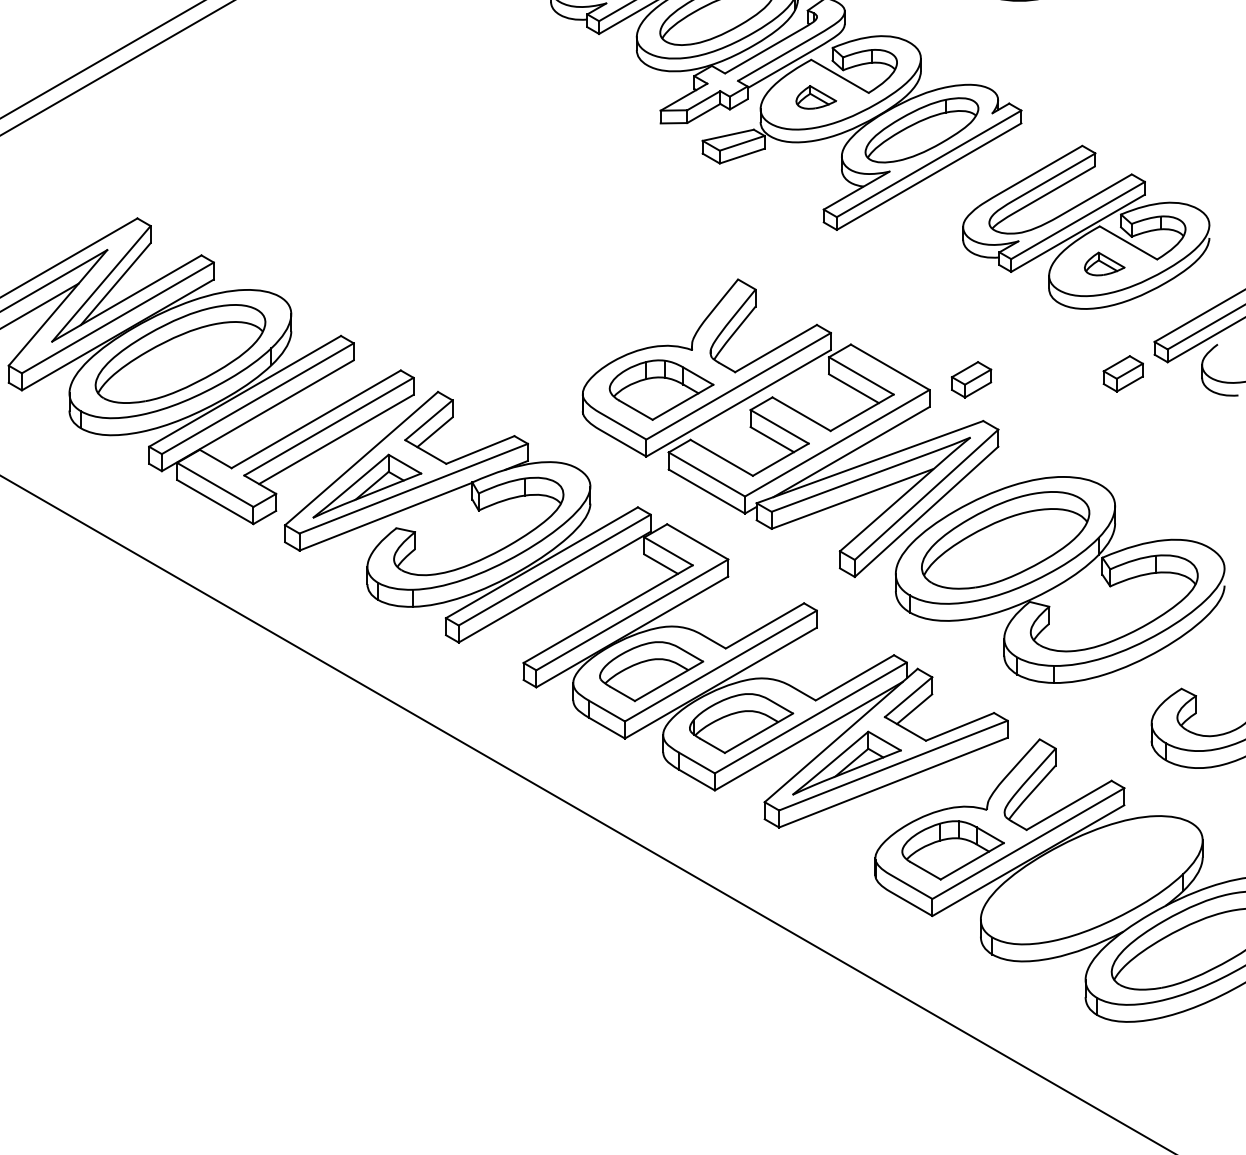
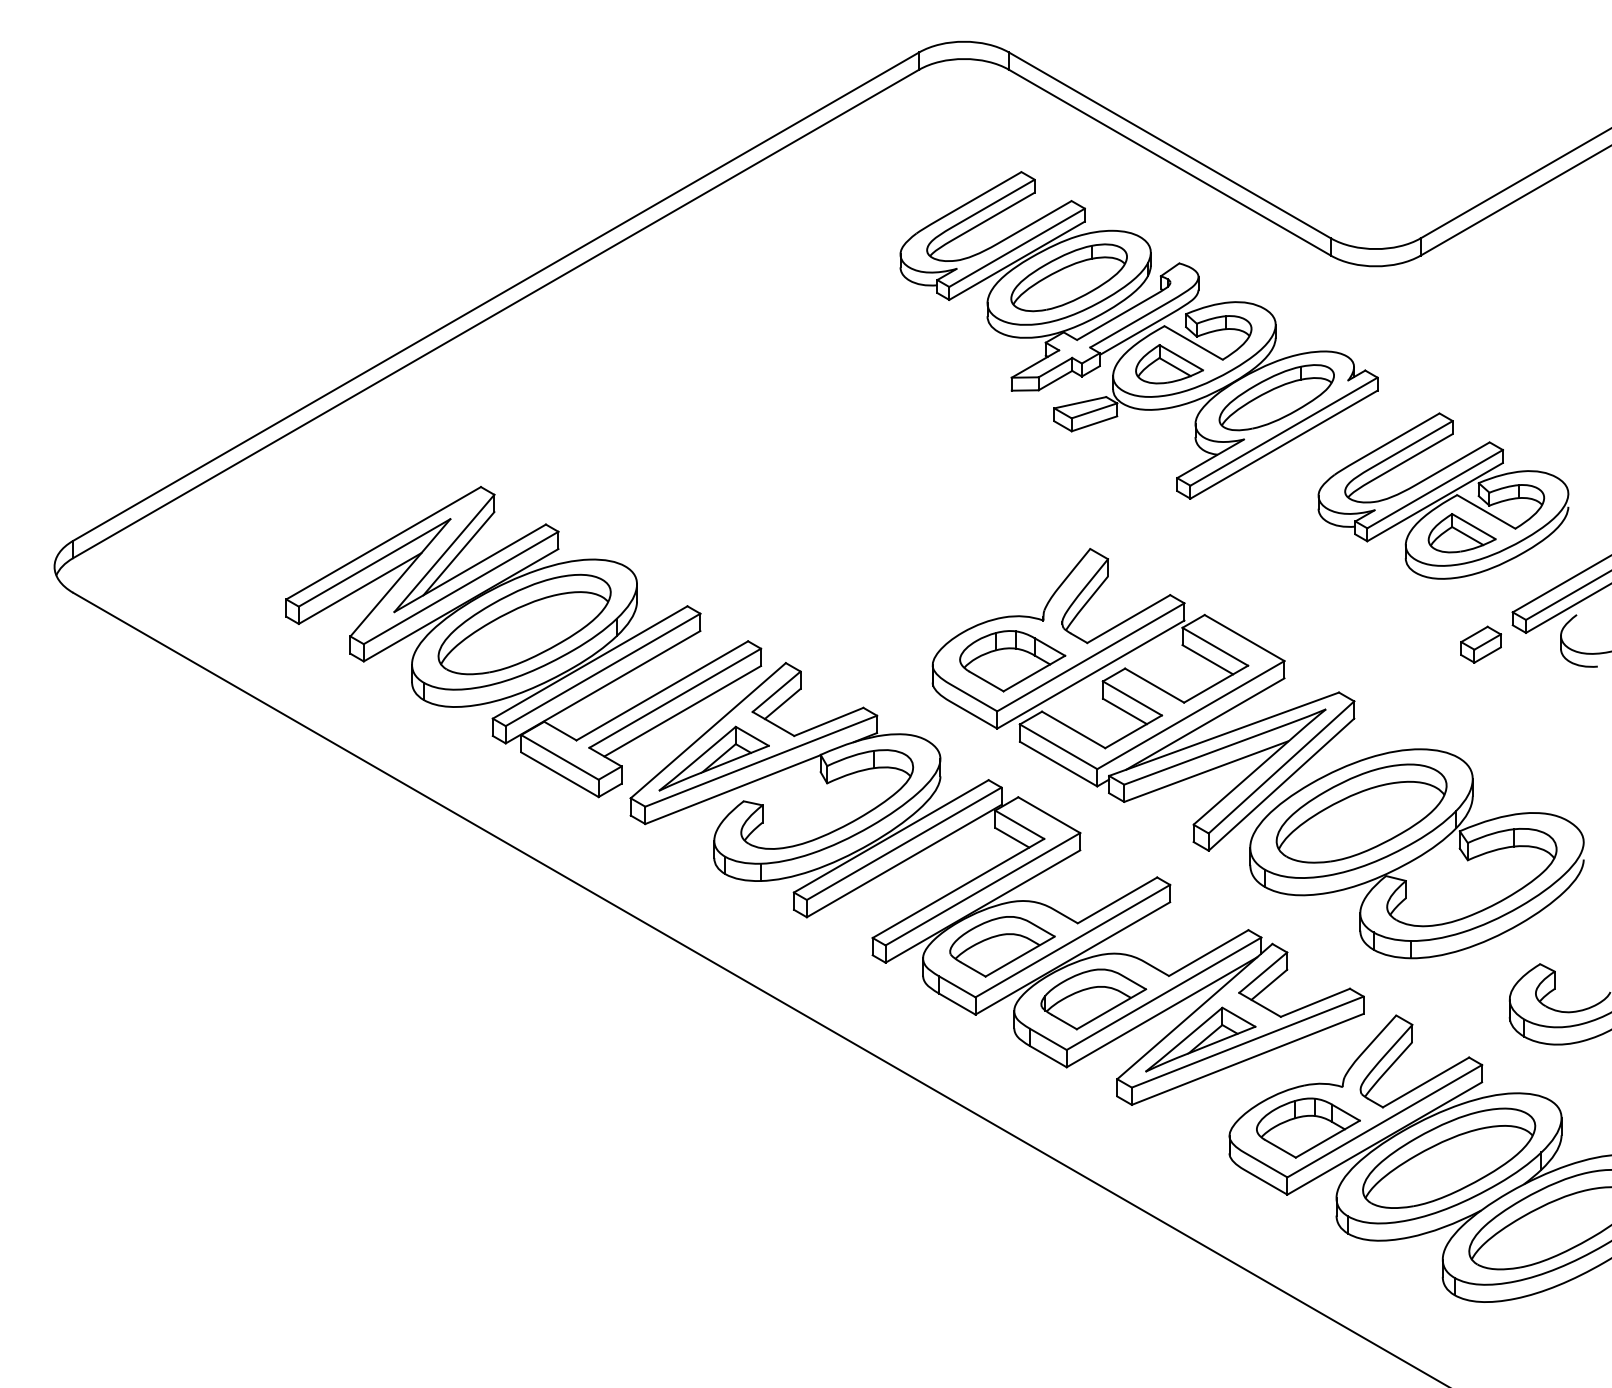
part: (816, 97) -> (1169, 364), size x1.67
part: (1104, 264) -> (1461, 533), size x1.67
part: (970, 379) -> (1326, 650), removed
part: (1092, 879) -> (1449, 1157), added

